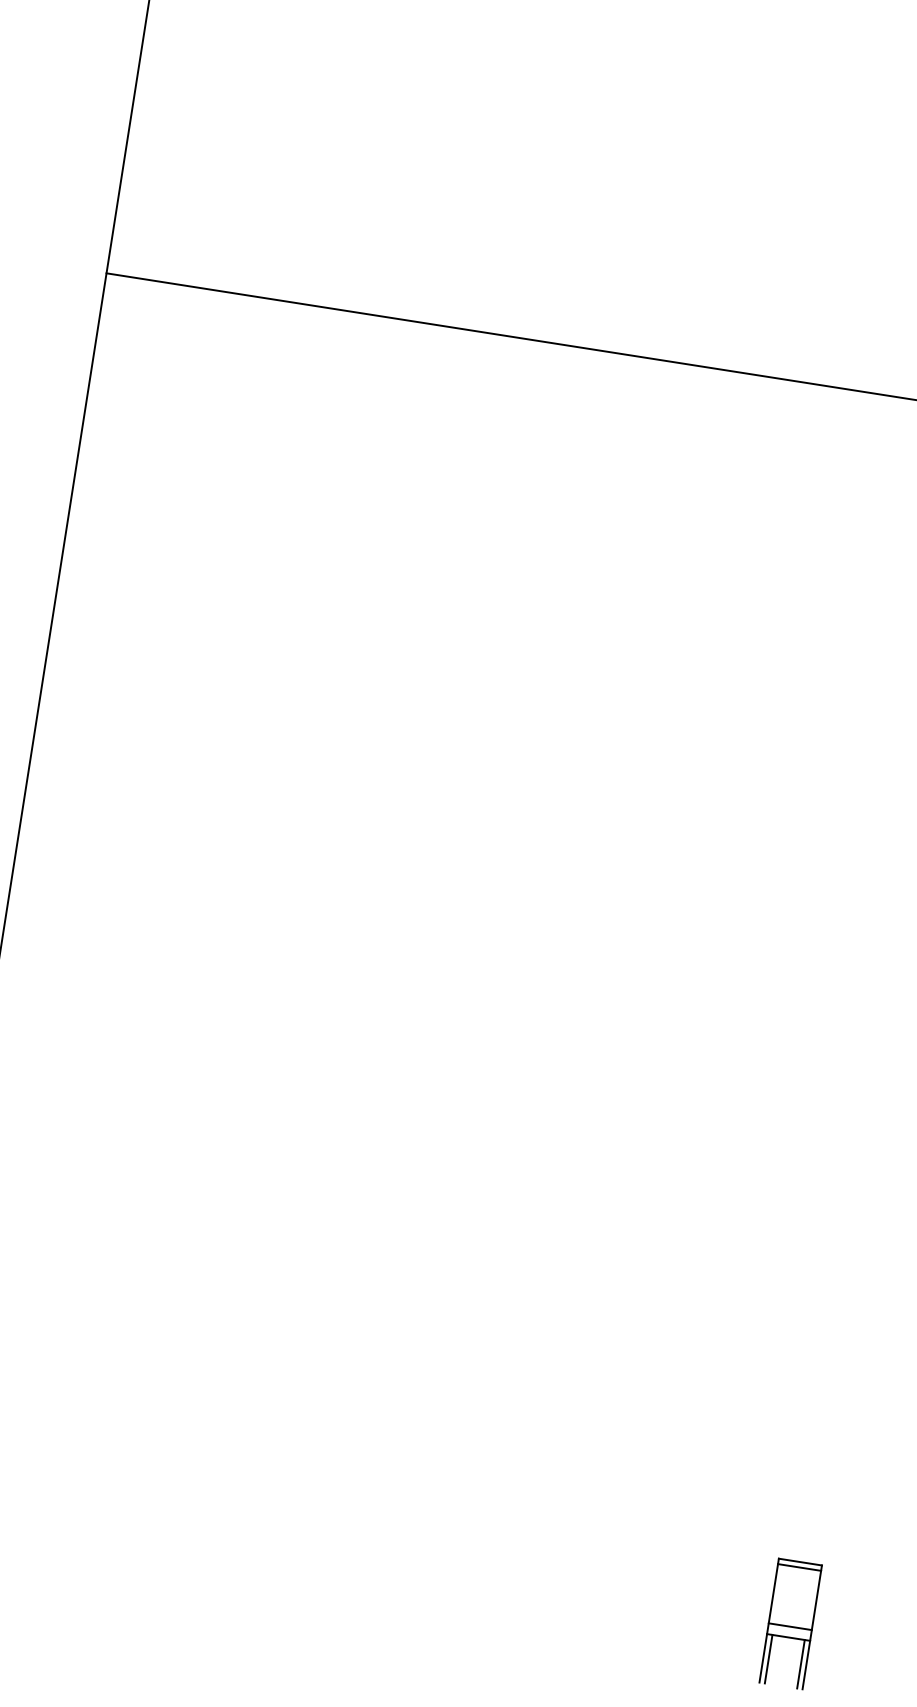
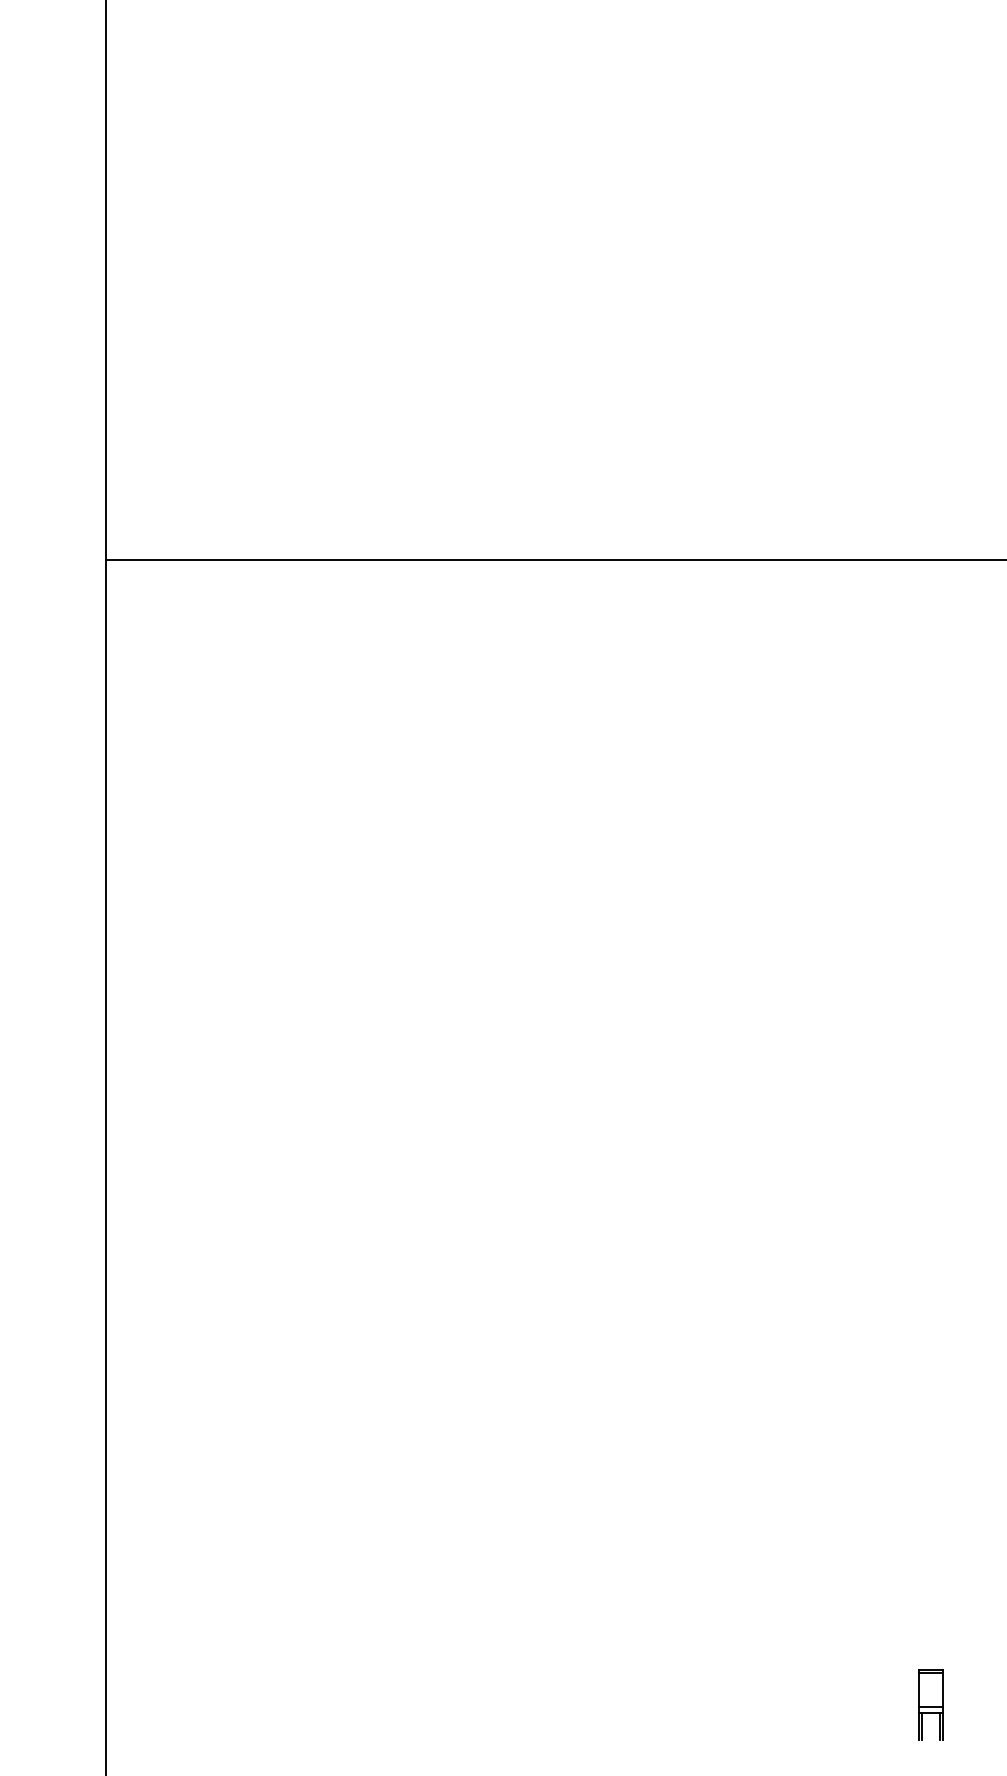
part: (790, 1624) -> (930, 1705), size x0.6

